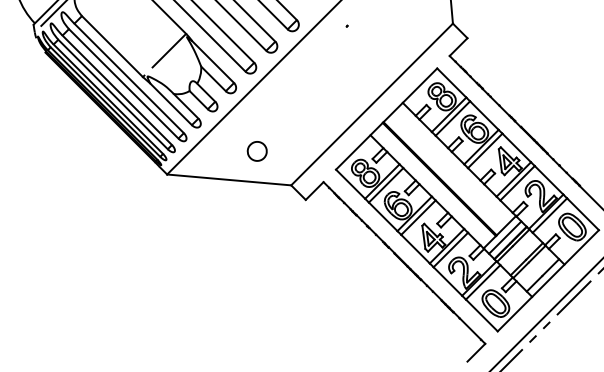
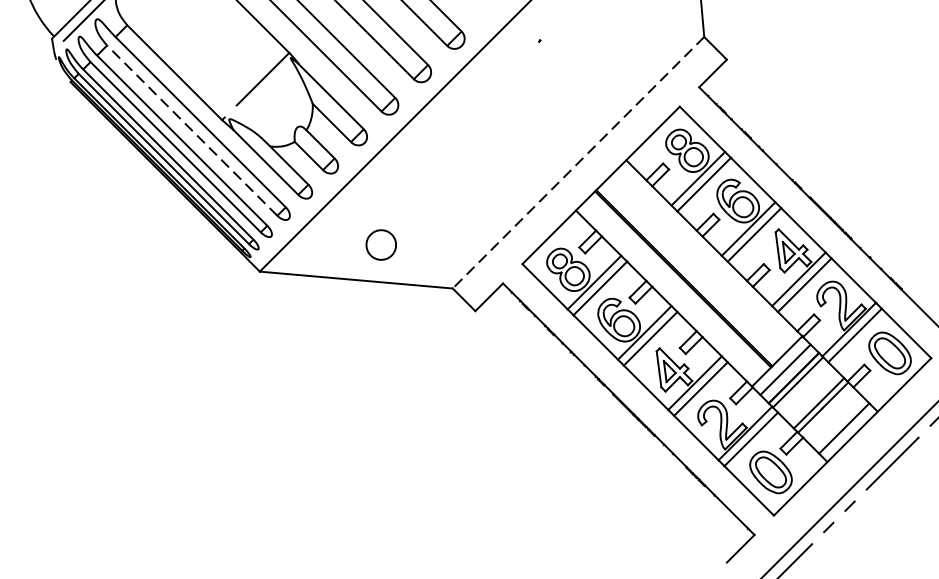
line: (123, 83) -> (191, 130), solid -> dashed
line: (371, 104) -> (577, 162), solid -> dashed
part: (256, 151) -> (380, 245), moved

